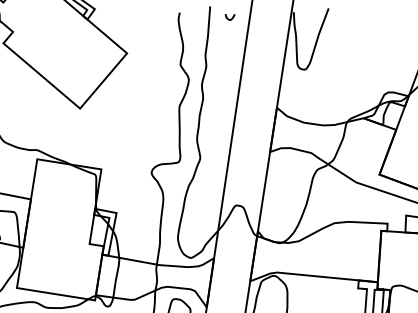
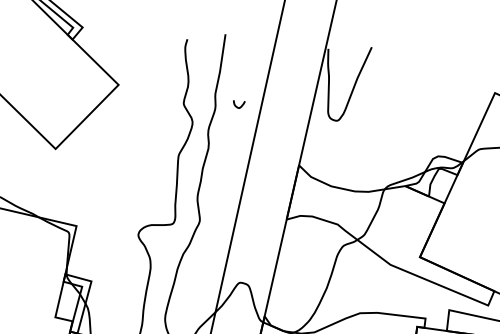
curve: (229, 18) -> (238, 106), moved

